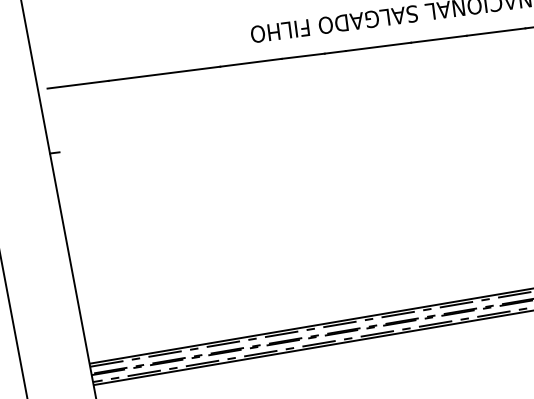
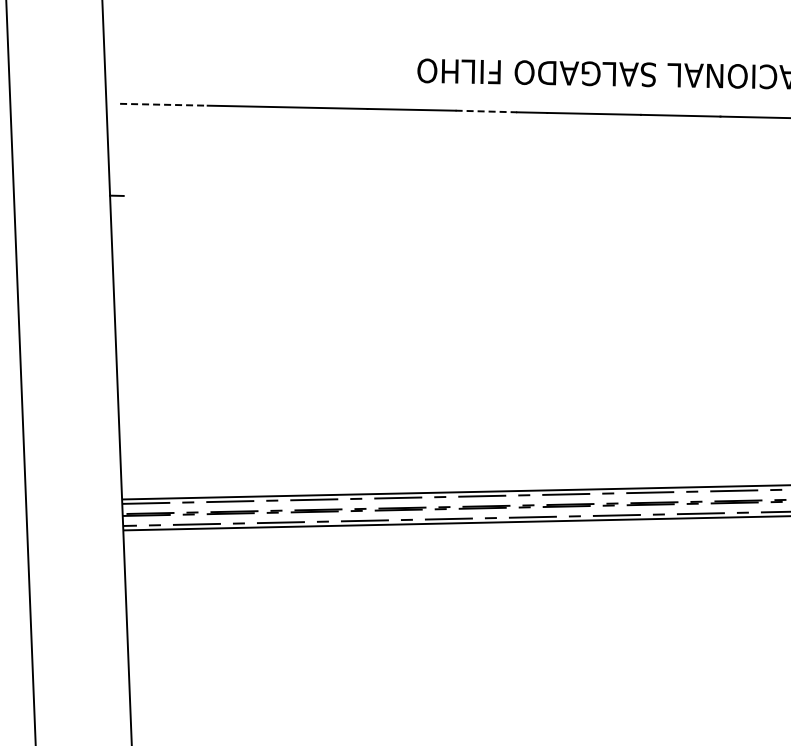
line: (303, 56) -> (486, 111), solid -> dashed
line: (77, 84) -> (163, 104), solid -> dashed

